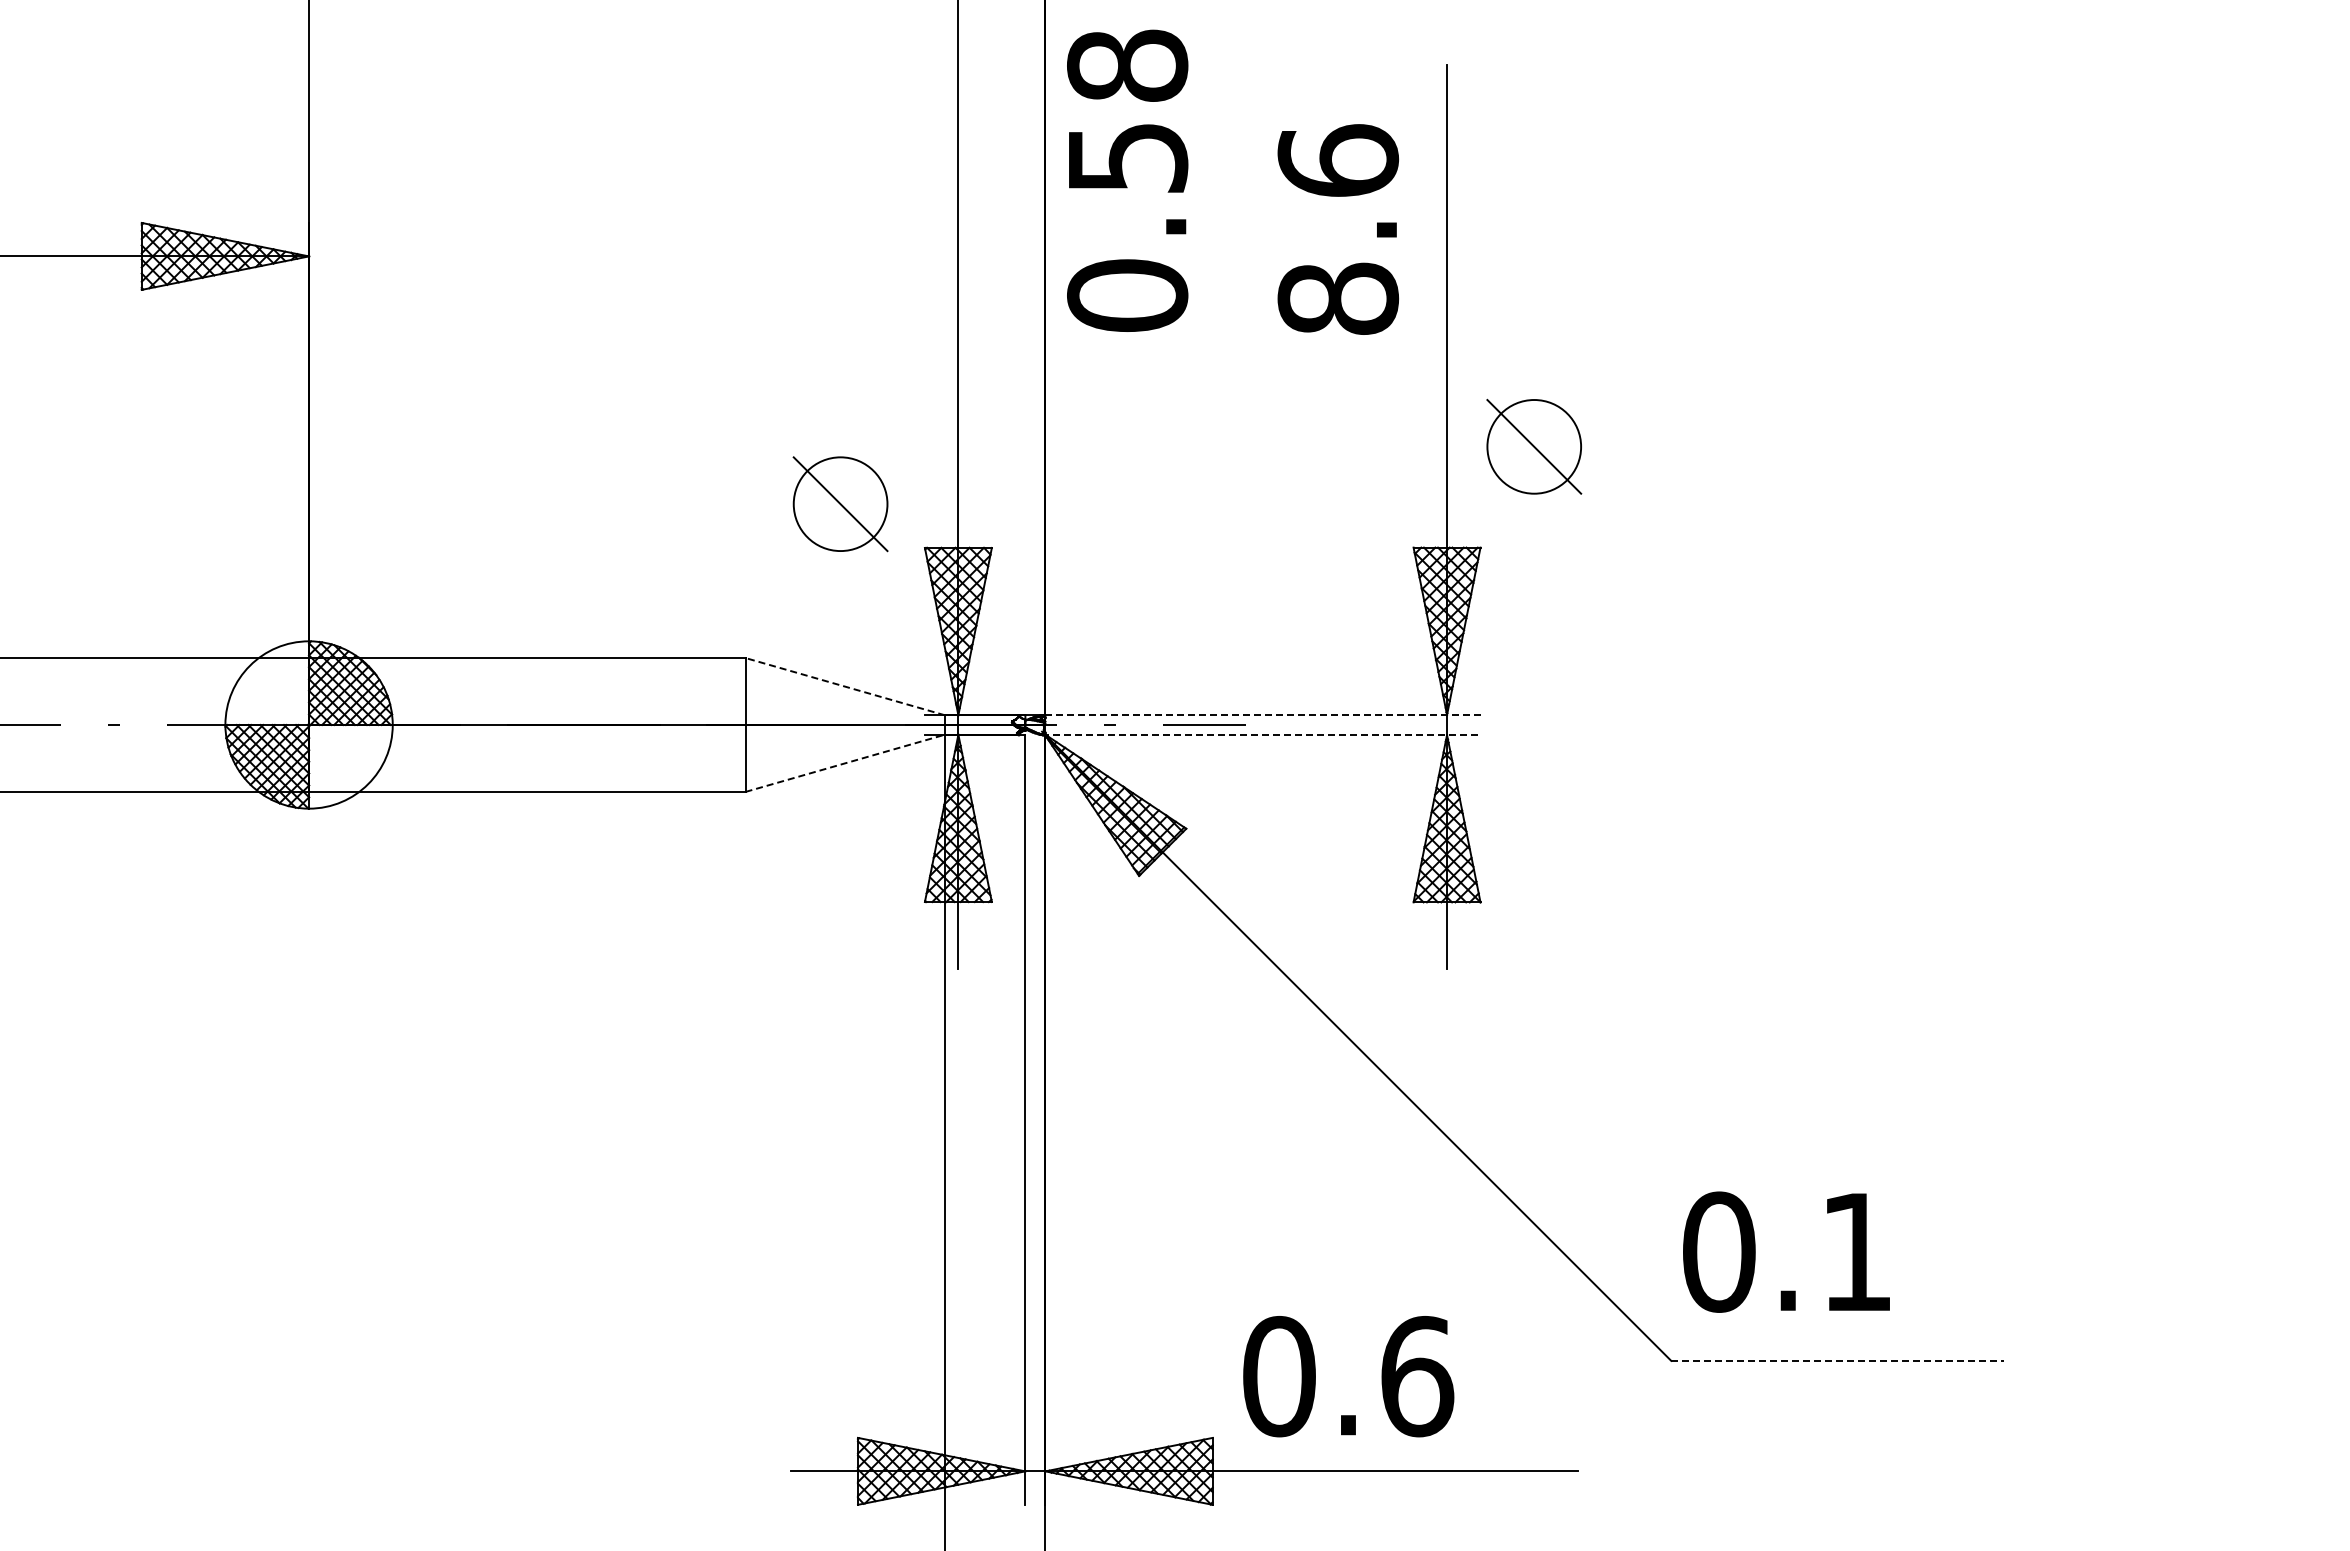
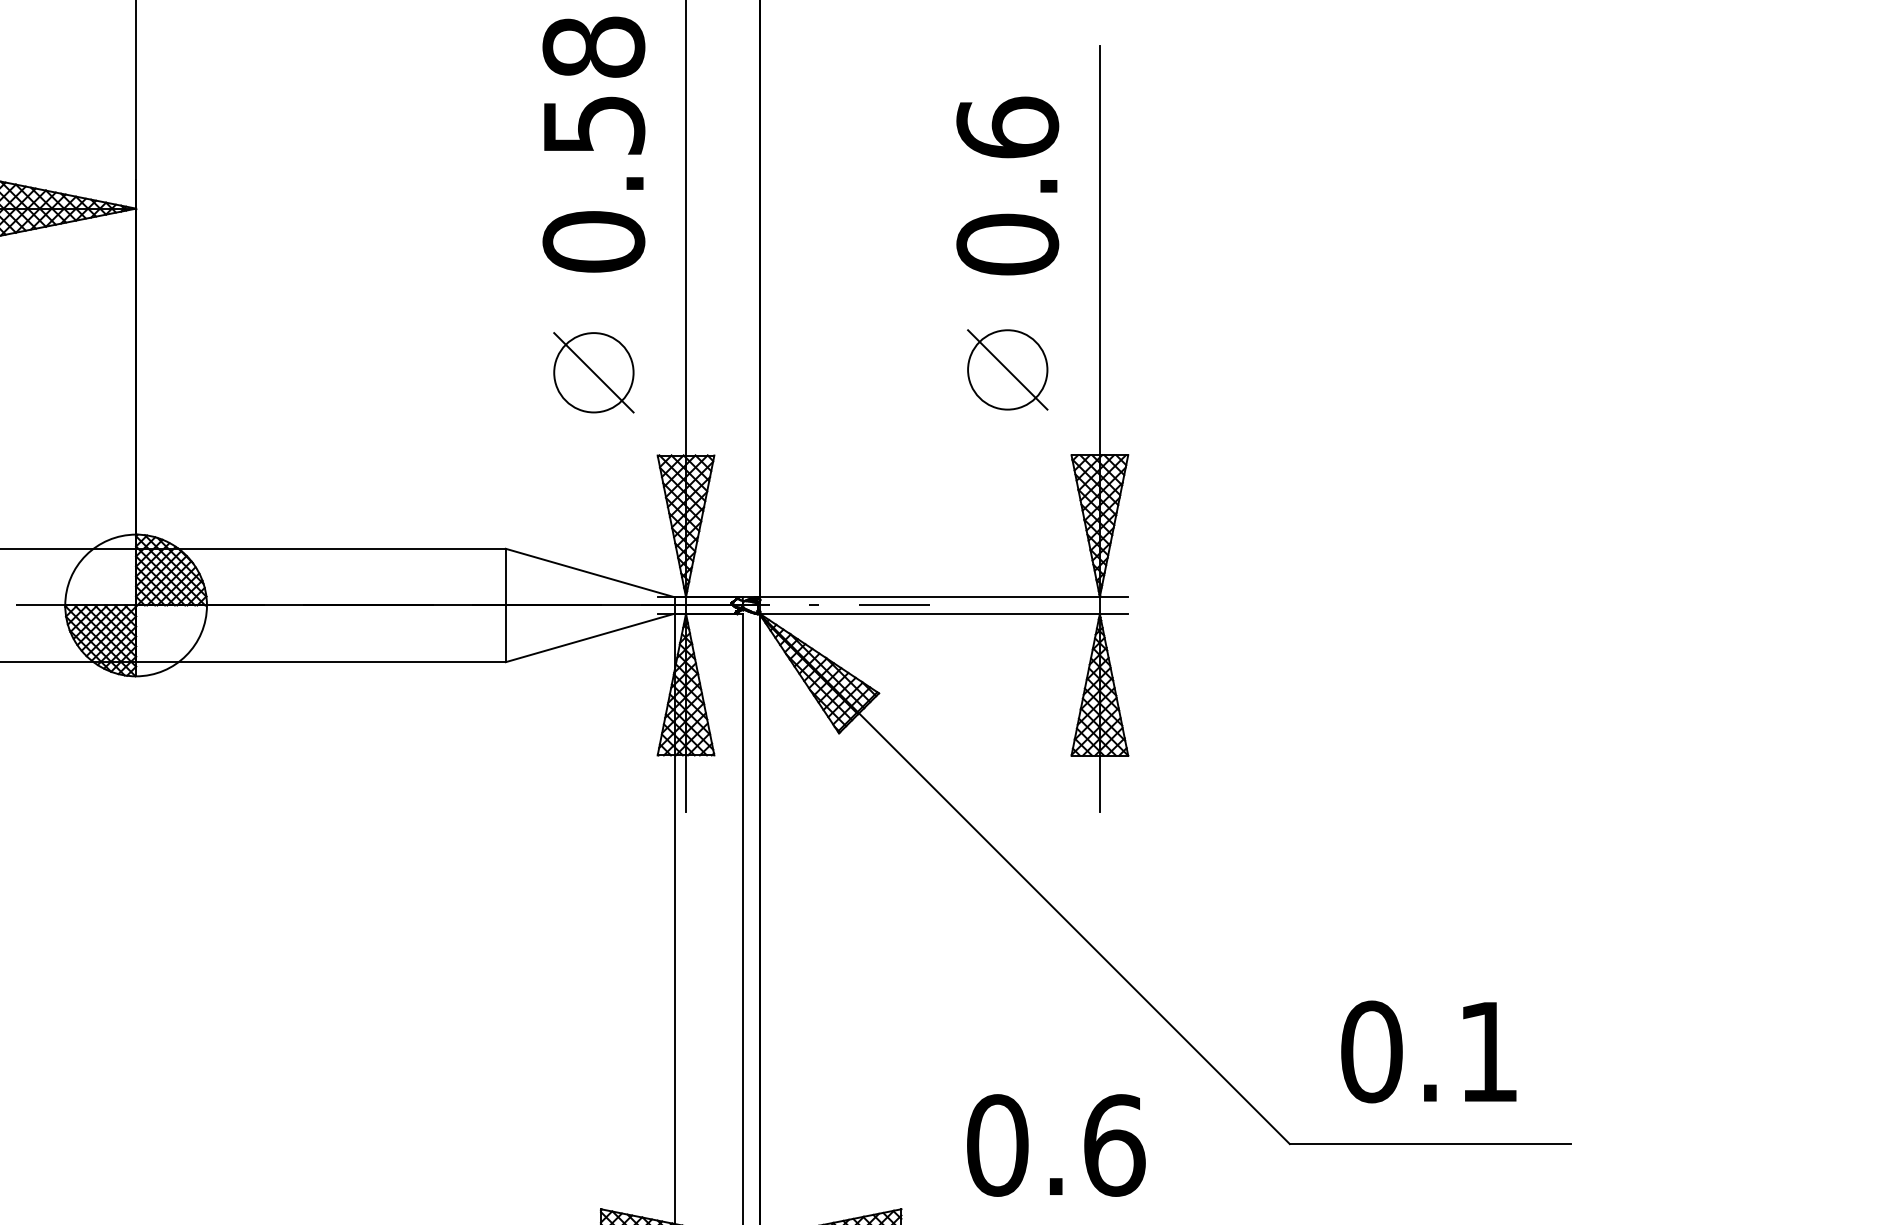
text: (1127, 180) -> (593, 144), moved
text: (1337, 298) -> (1007, 244), 8.6 -> 0.6
part: (1534, 446) -> (1007, 369), moved
part: (840, 504) -> (593, 373), moved
line: (845, 686) -> (590, 572), dashed -> solid
line: (1260, 714) -> (941, 596), dashed -> solid
line: (1261, 735) -> (942, 614), dashed -> solid
line: (845, 763) -> (590, 638), dashed -> solid
text: (1786, 1251) -> (1428, 1051), moved
line: (1837, 1360) -> (1430, 1143), dashed -> solid
text: (1348, 1376) -> (1056, 1145), moved

